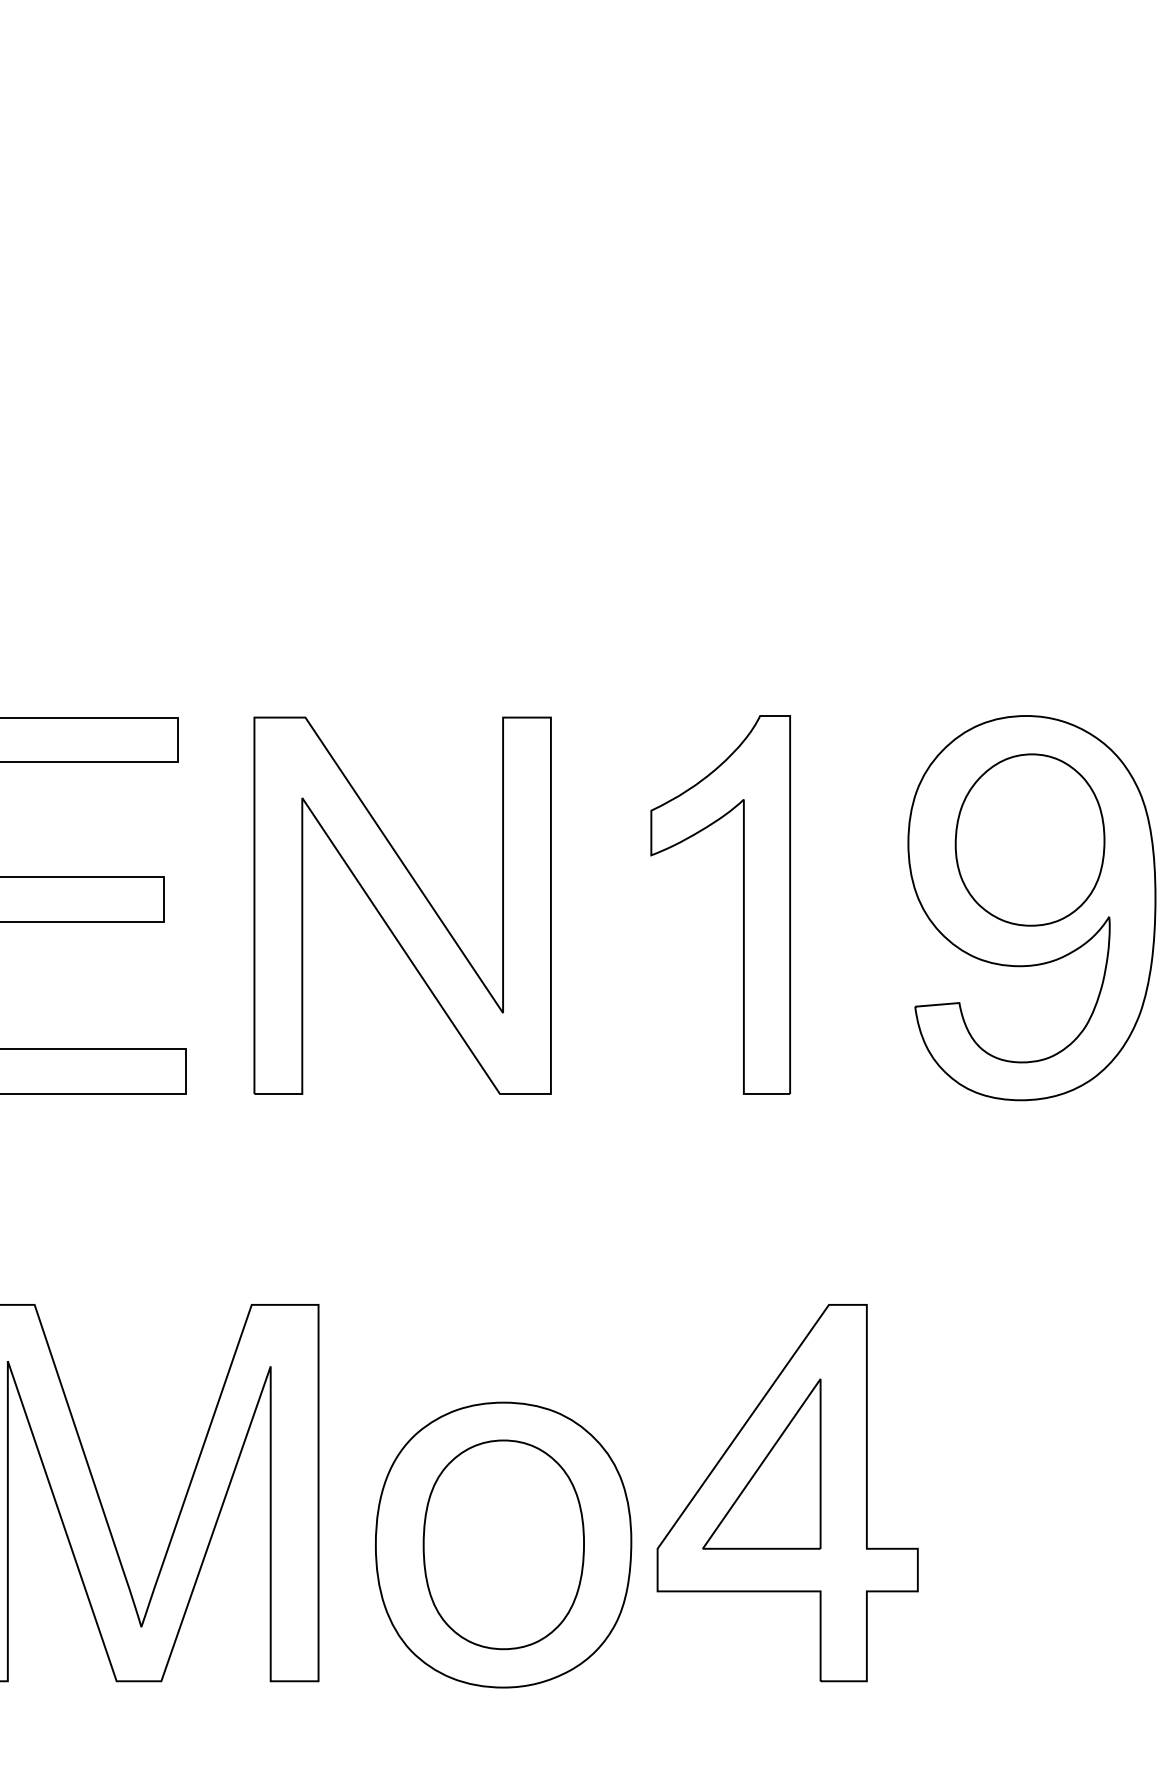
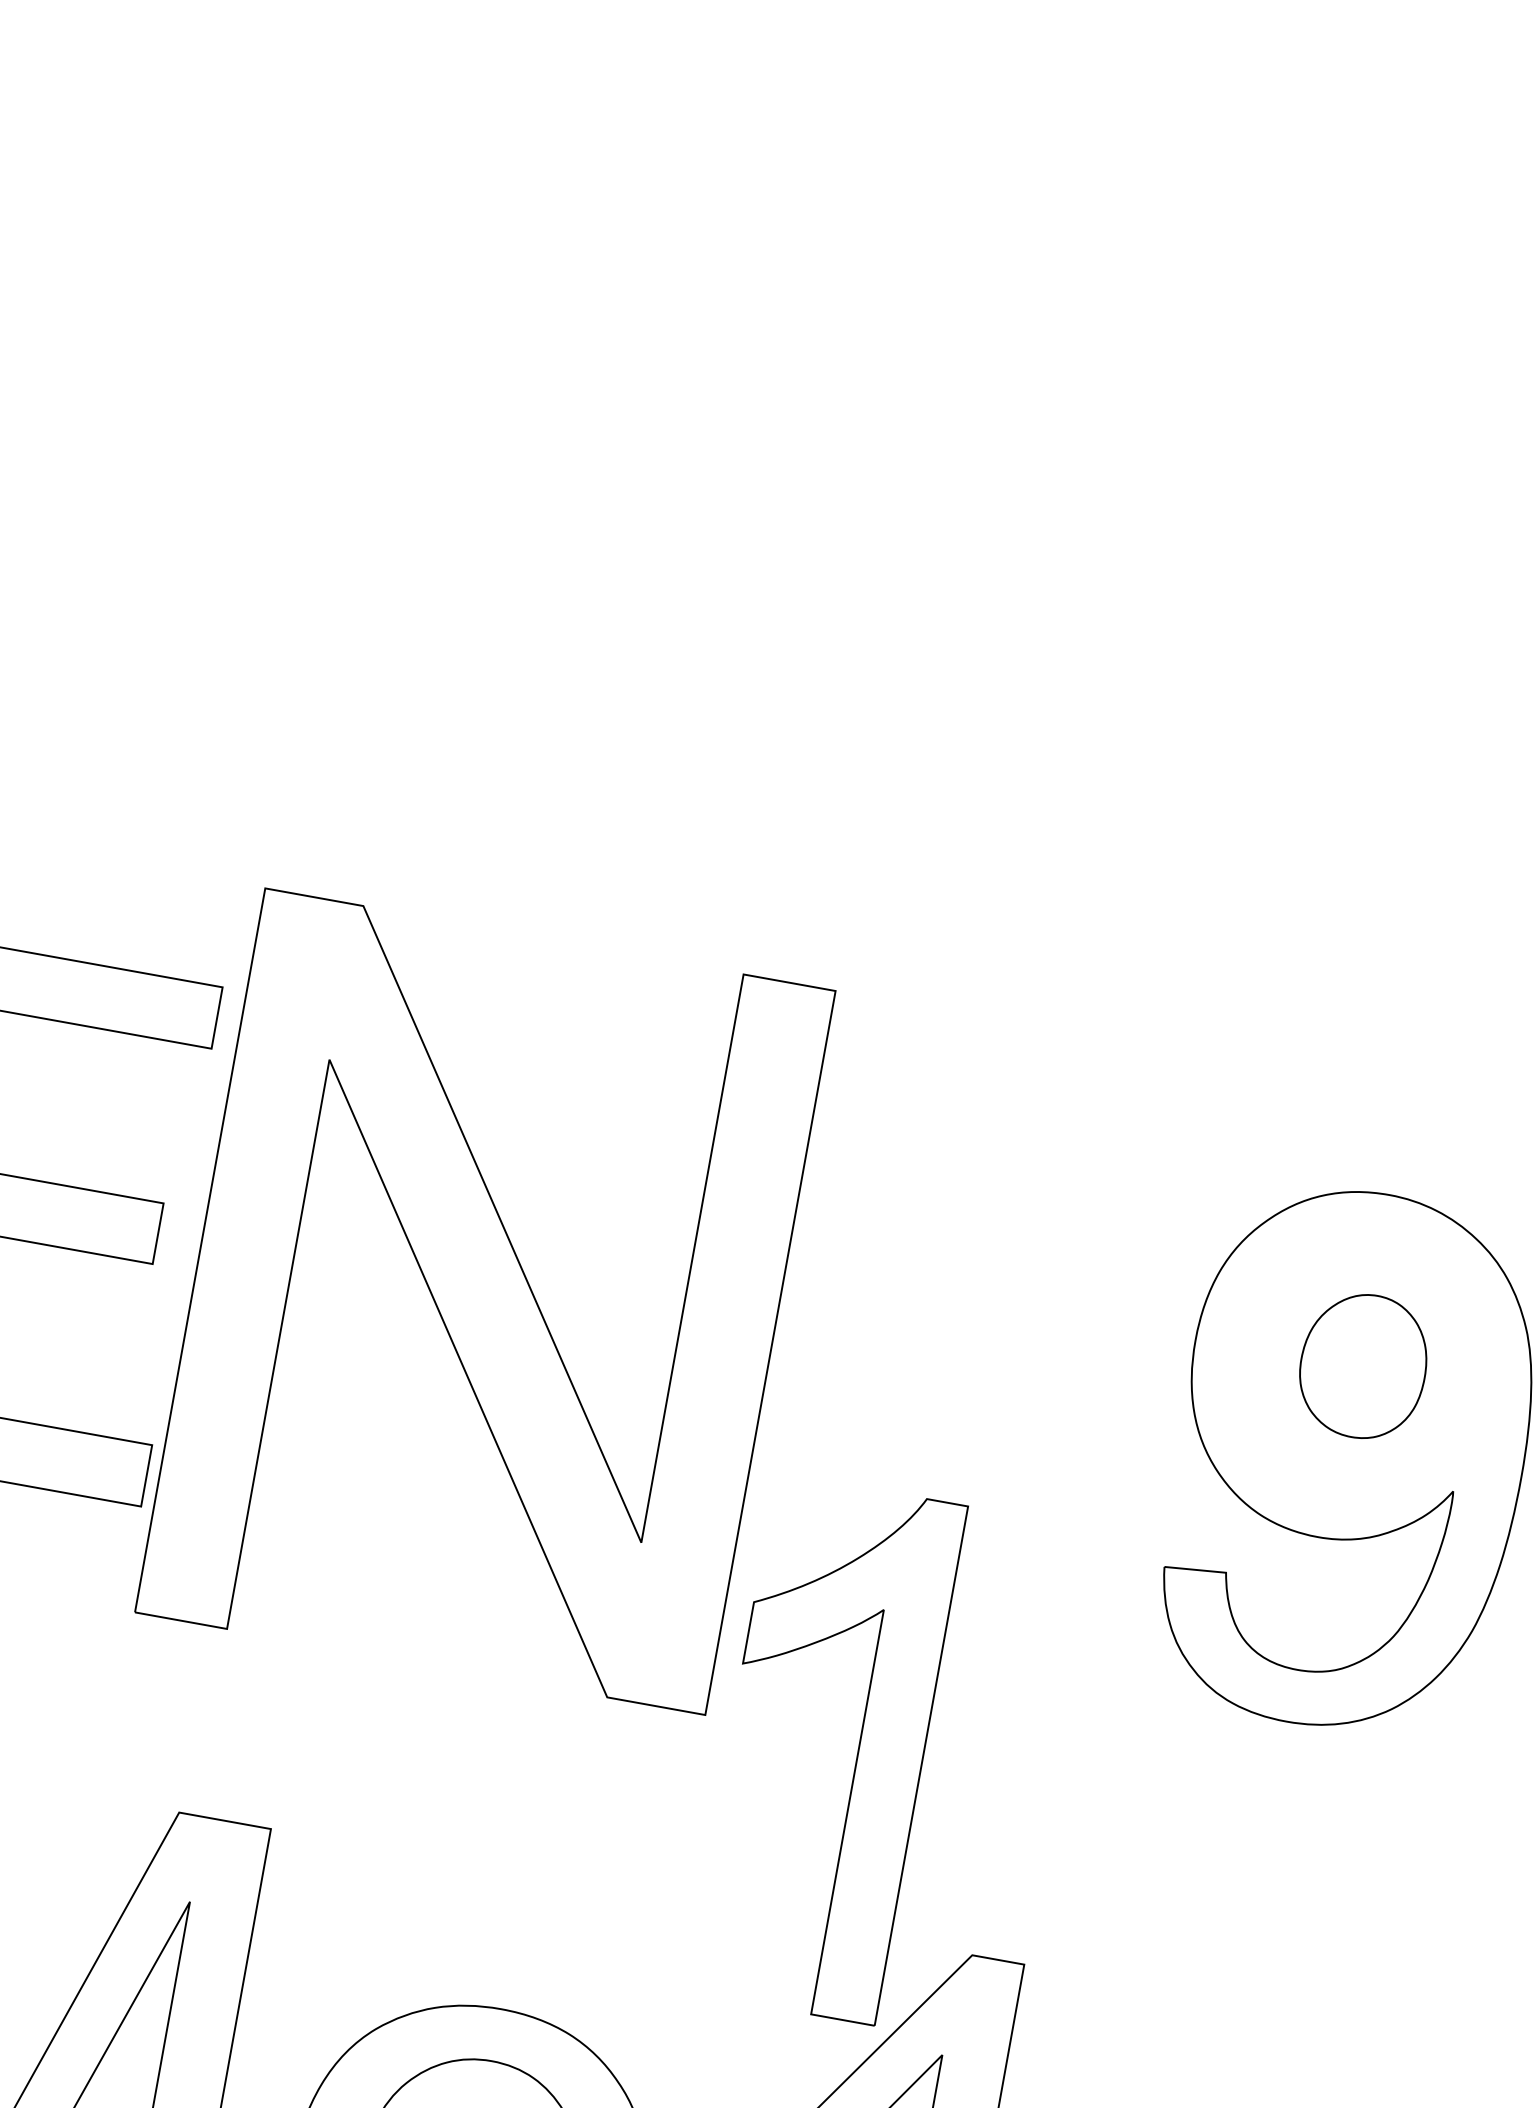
part: (1029, 839) -> (1362, 1365), size x0.6
part: (743, 904) -> (857, 1753), moved
part: (402, 905) -> (485, 1301), size x1.4

